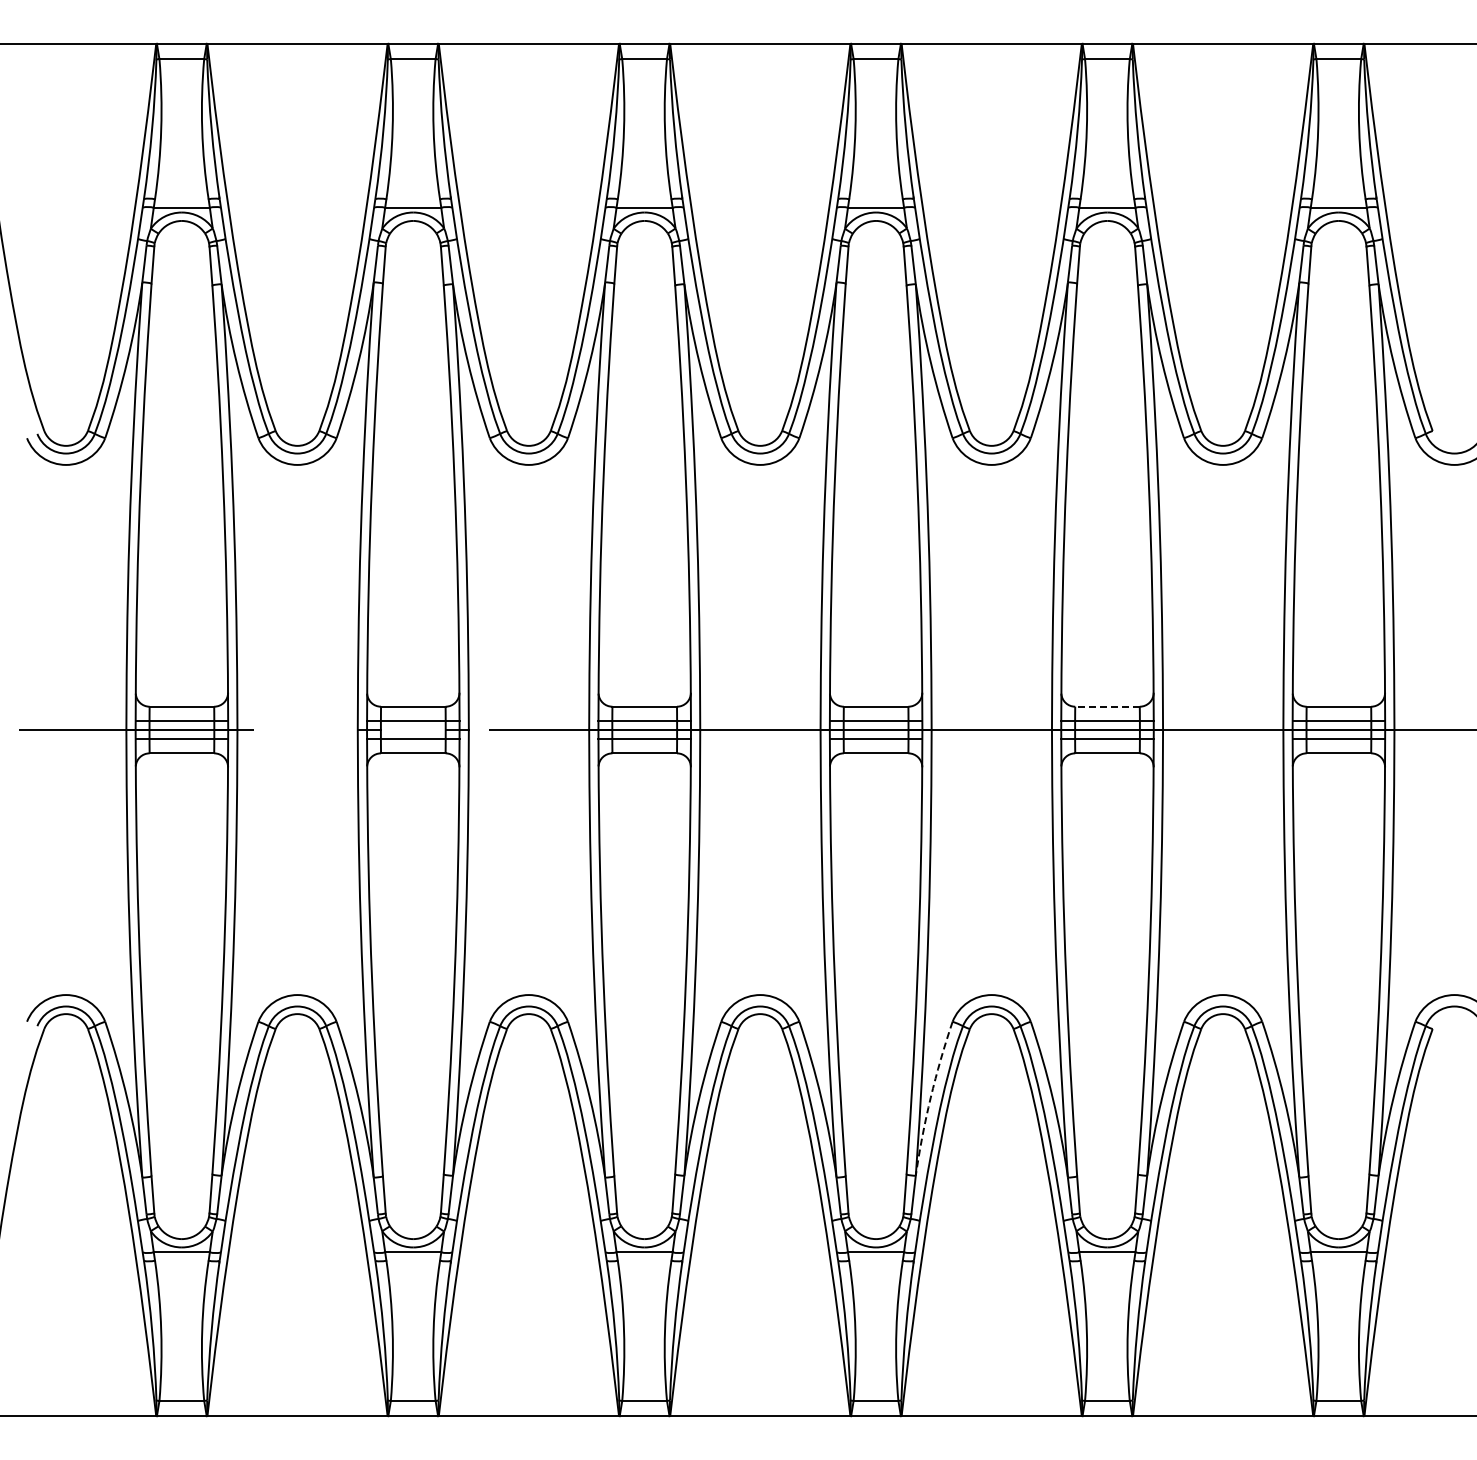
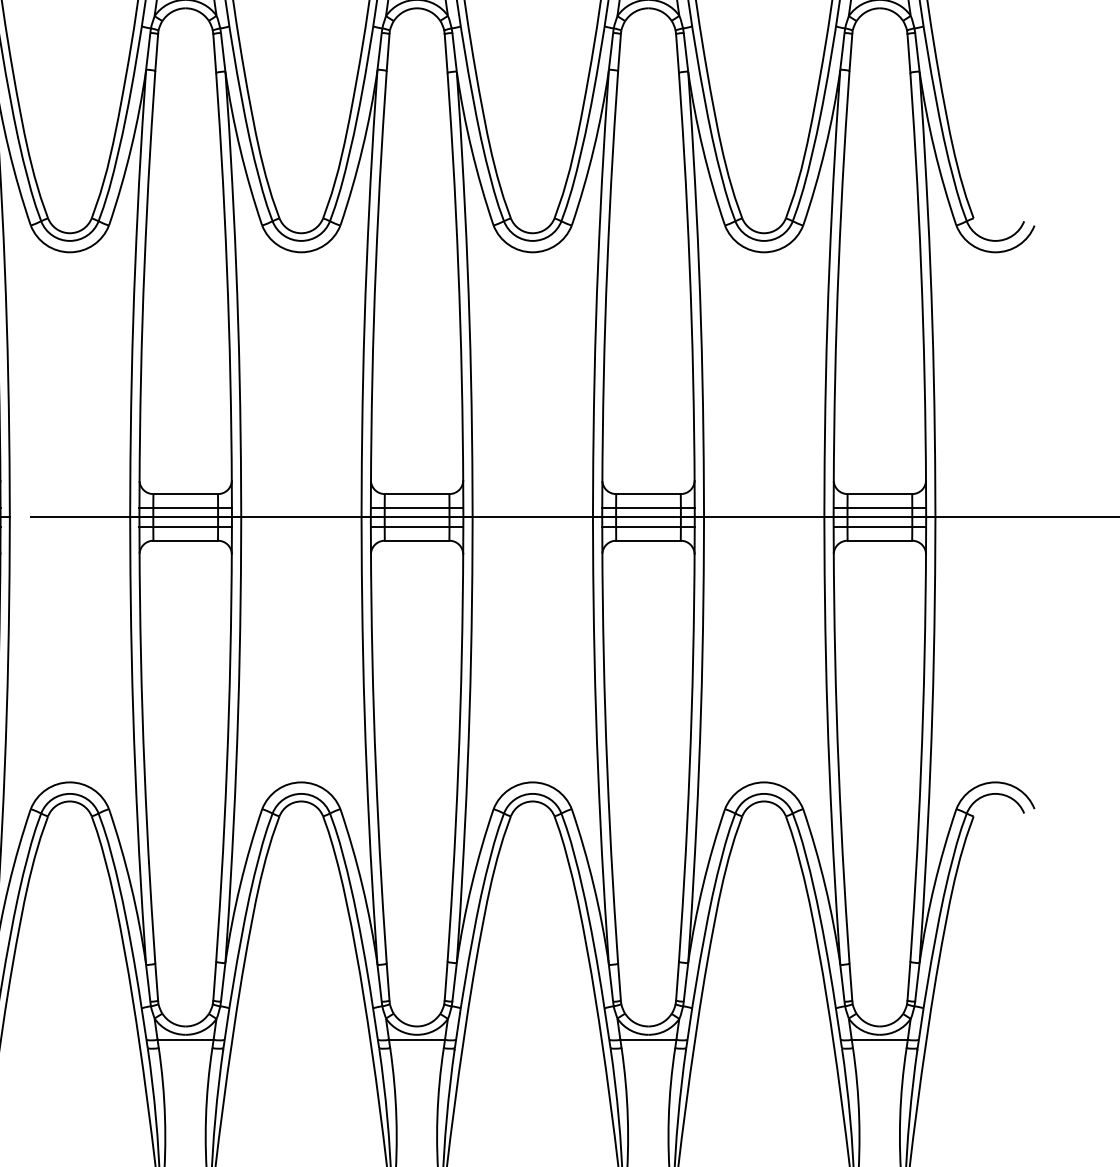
line: (1107, 706) -> (648, 493), dashed -> solid
arc: (930, 1097) -> (471, 884), dashed -> solid

